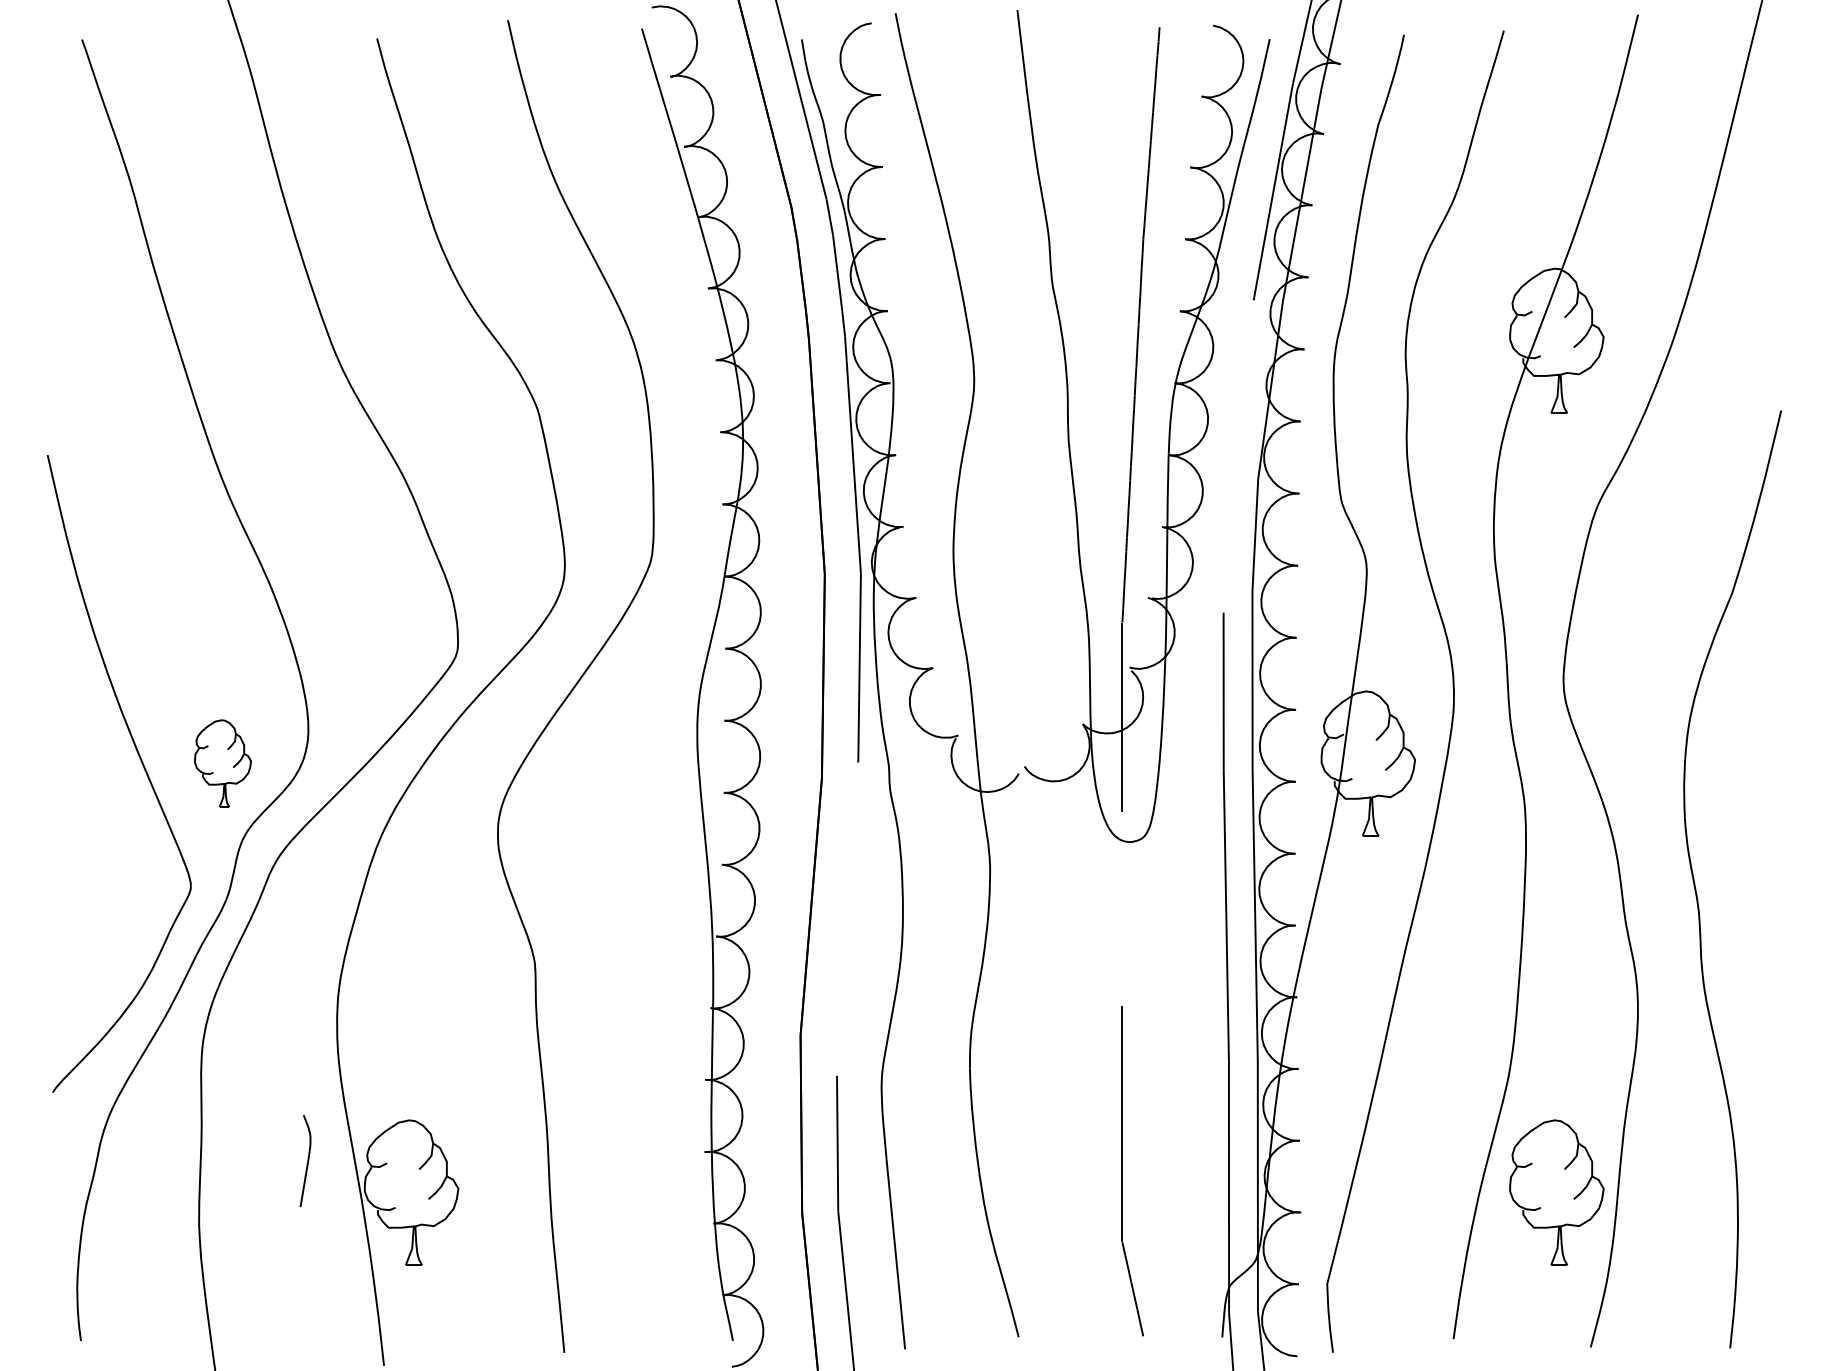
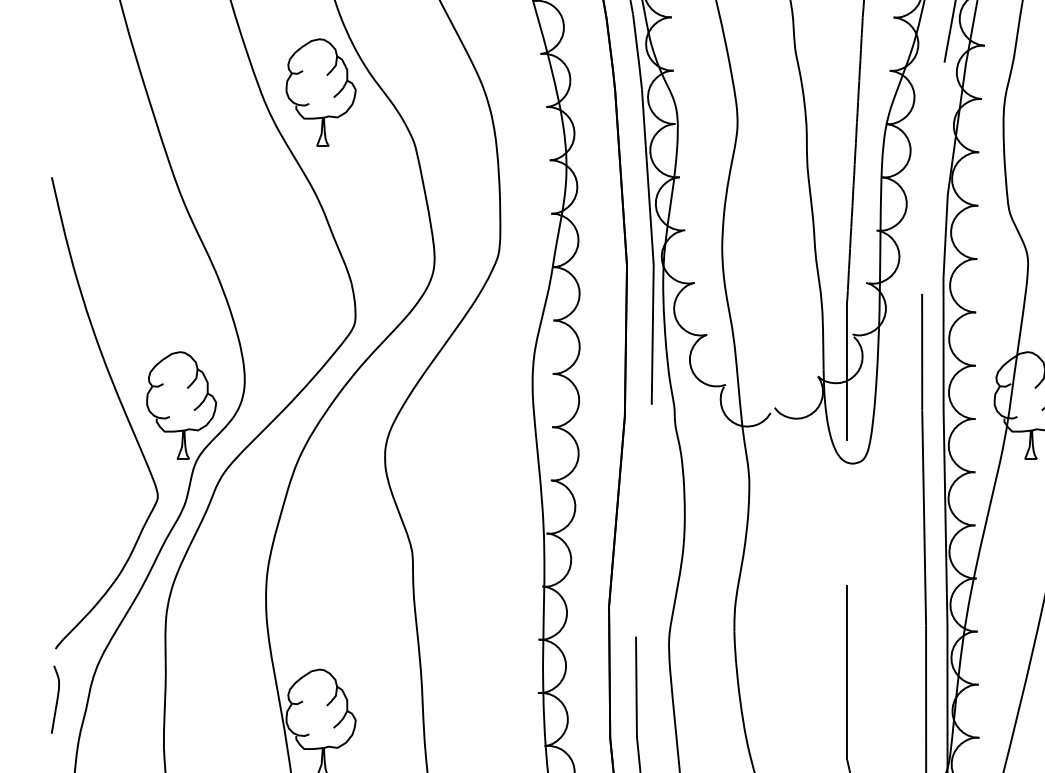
part: (411, 340) -> (321, 92), added
part: (222, 763) -> (181, 405), size x1.67
curve: (307, 1160) -> (56, 699), moved

